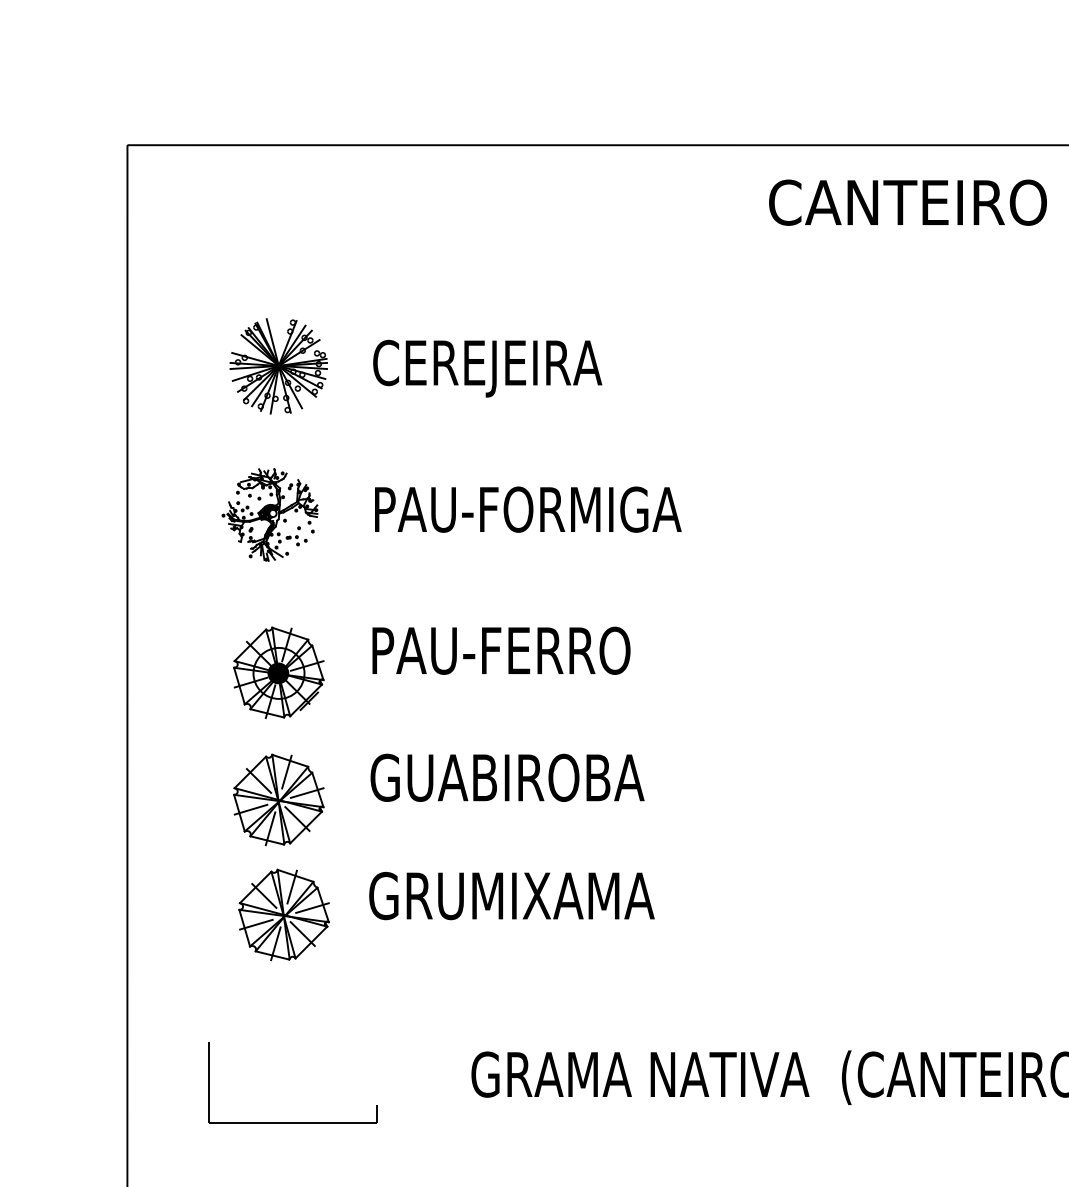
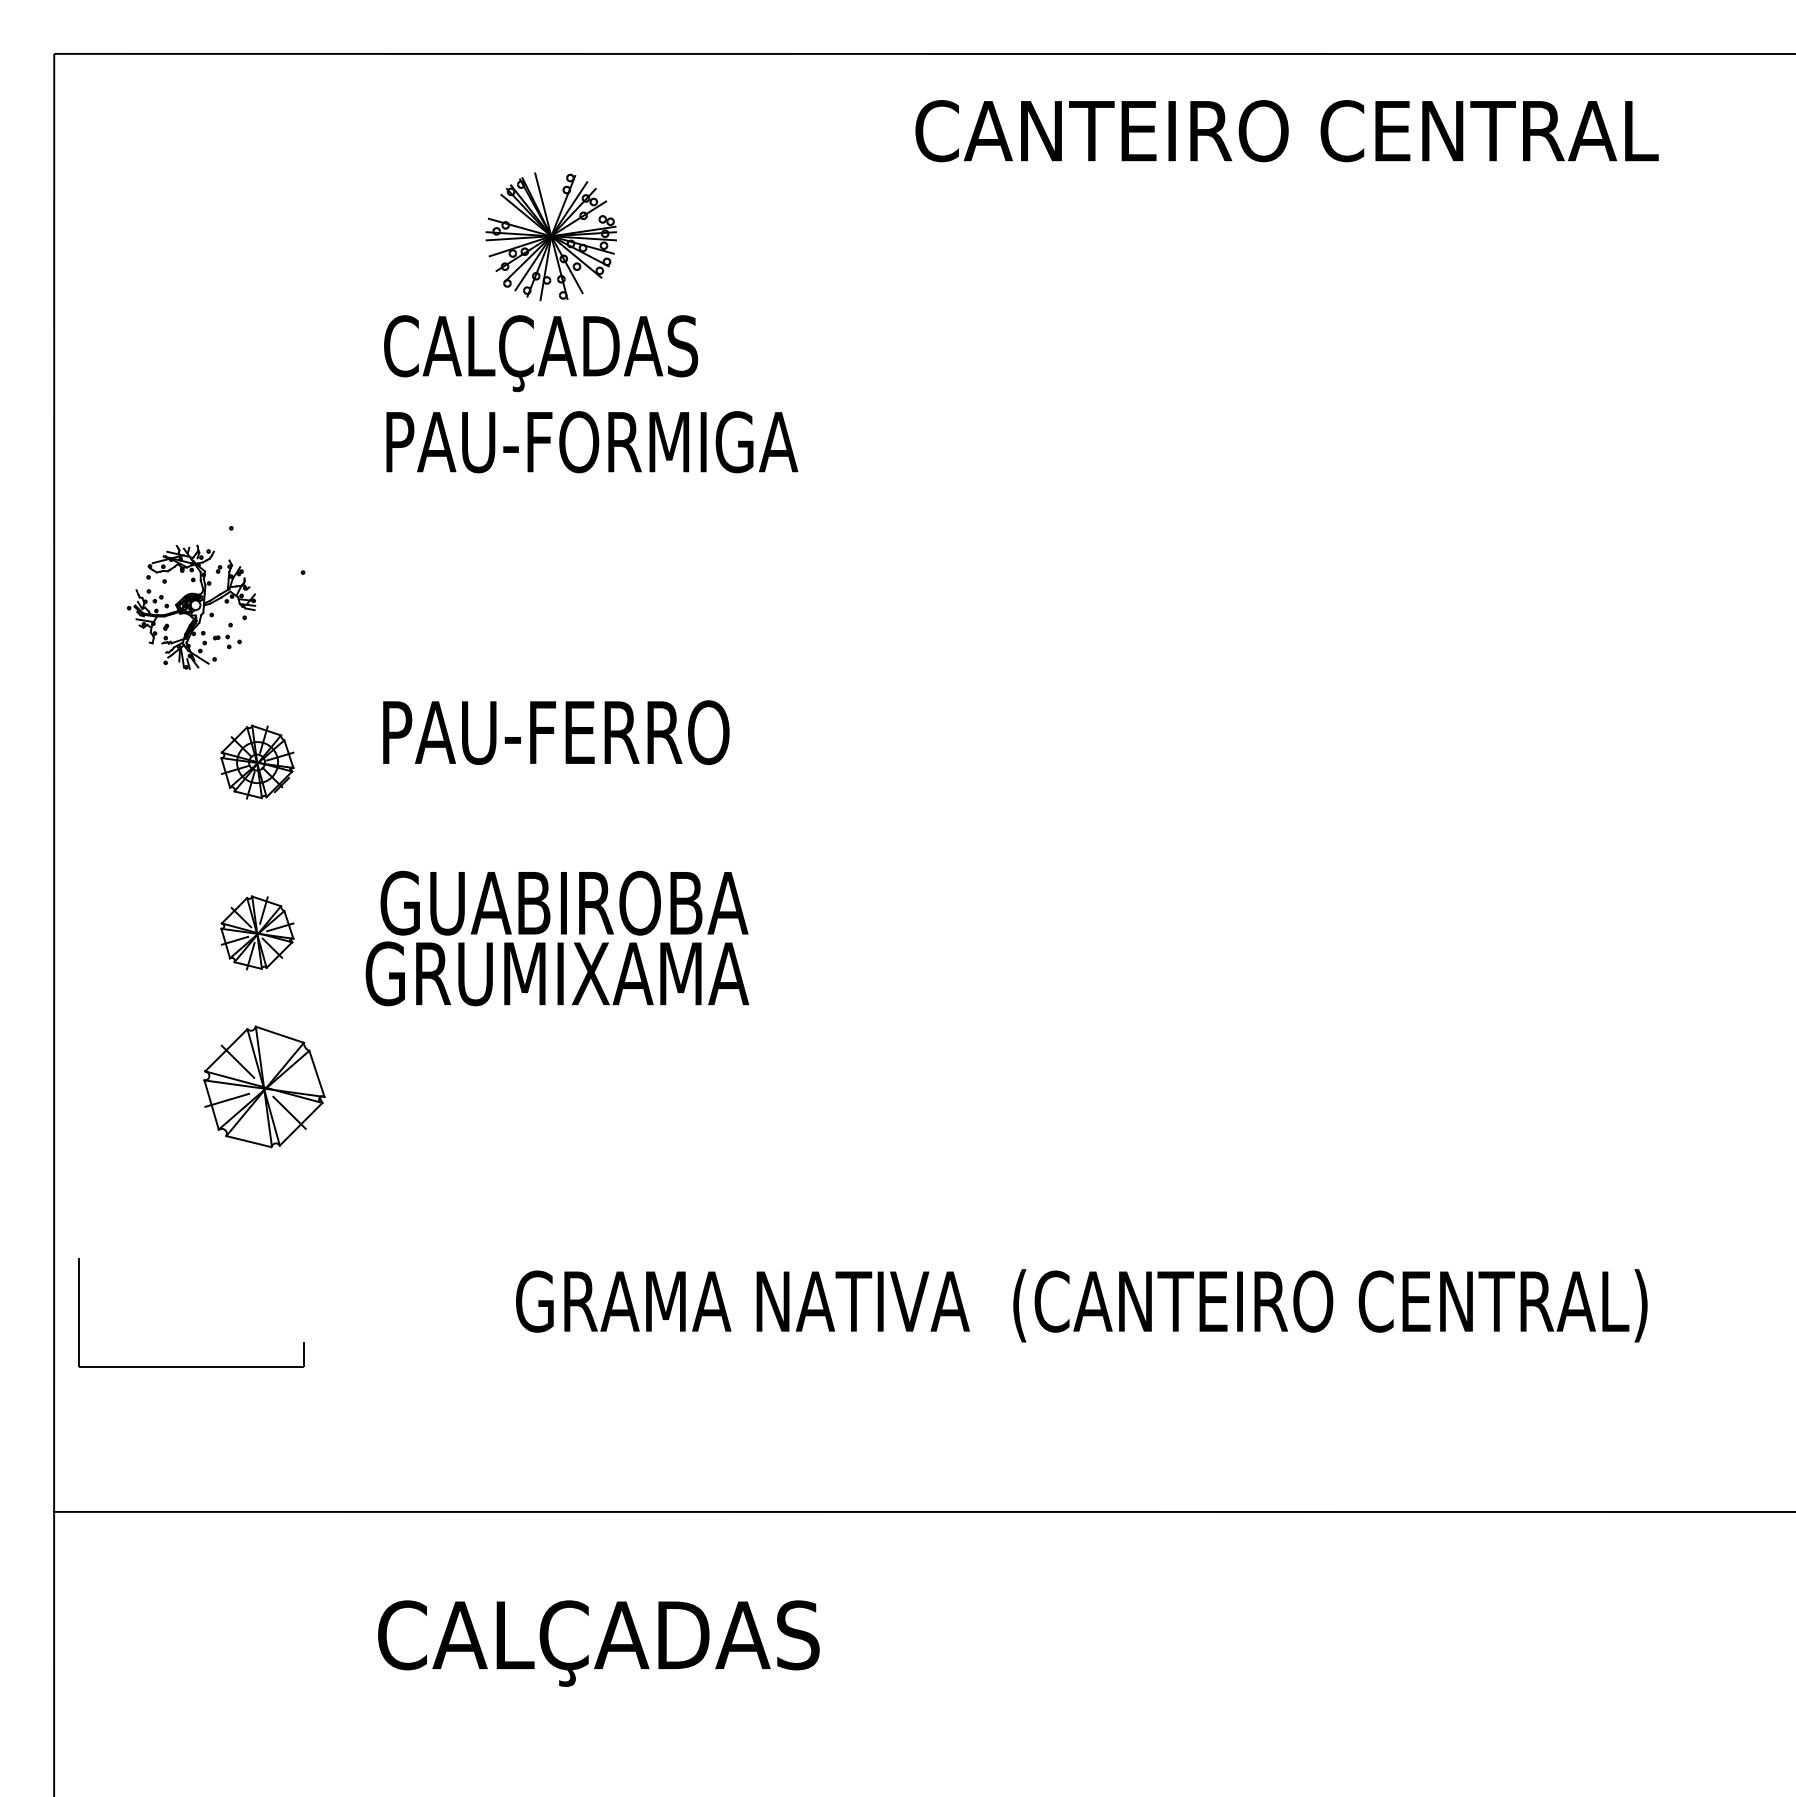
part: (278, 366) -> (550, 236), moved
text: (504, 368) -> (560, 353), CEREJEIRA -> CALÇADAS
text: (528, 509) -> (592, 442), moved
part: (269, 514) -> (191, 606), moved
part: (278, 672) -> (257, 761), size x0.6
part: (278, 799) -> (257, 932), size x0.6
line: (292, 886) -> (275, 1049), removed
text: (512, 895) -> (557, 973), moved
line: (312, 907) -> (302, 1077), removed
line: (275, 943) -> (253, 1125), removed
part: (293, 1122) -> (191, 1366), moved

